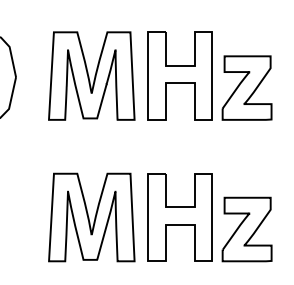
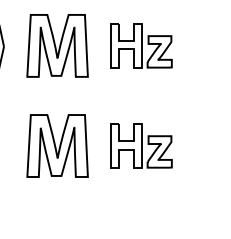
part: (210, 75) -> (141, 45), size x0.7
part: (210, 216) -> (141, 145), size x0.7

